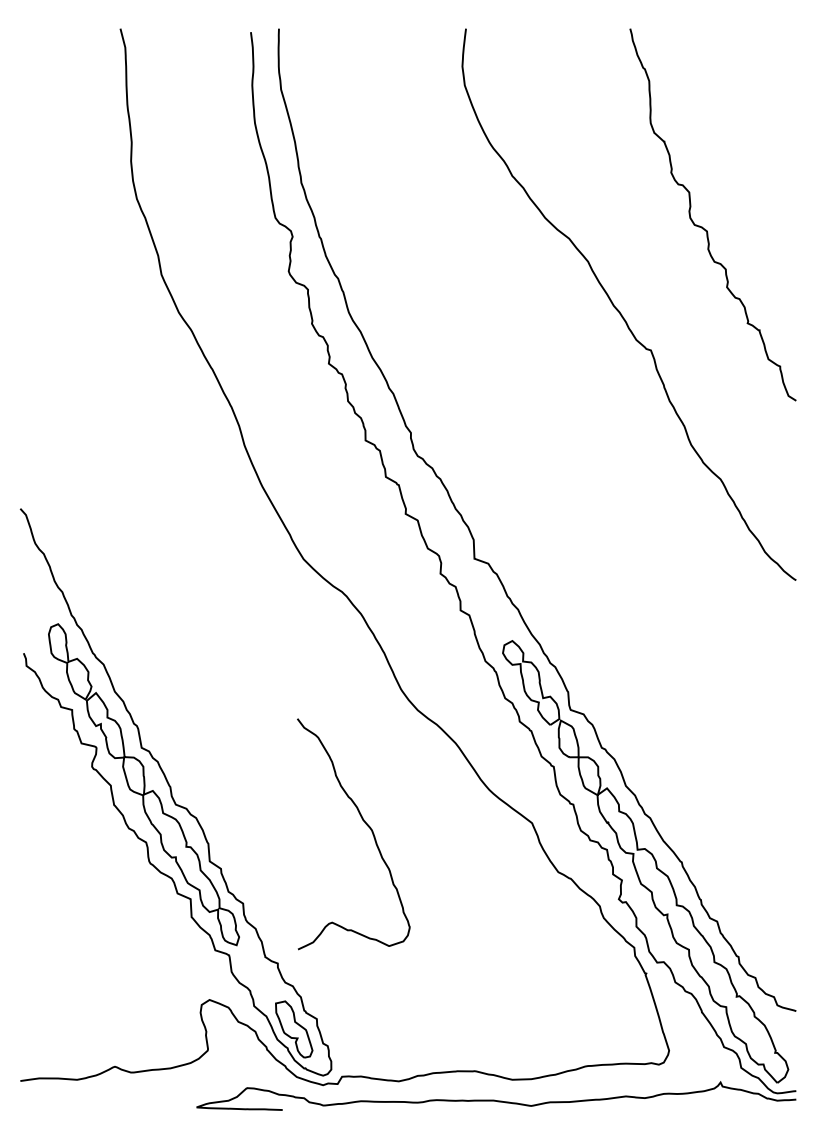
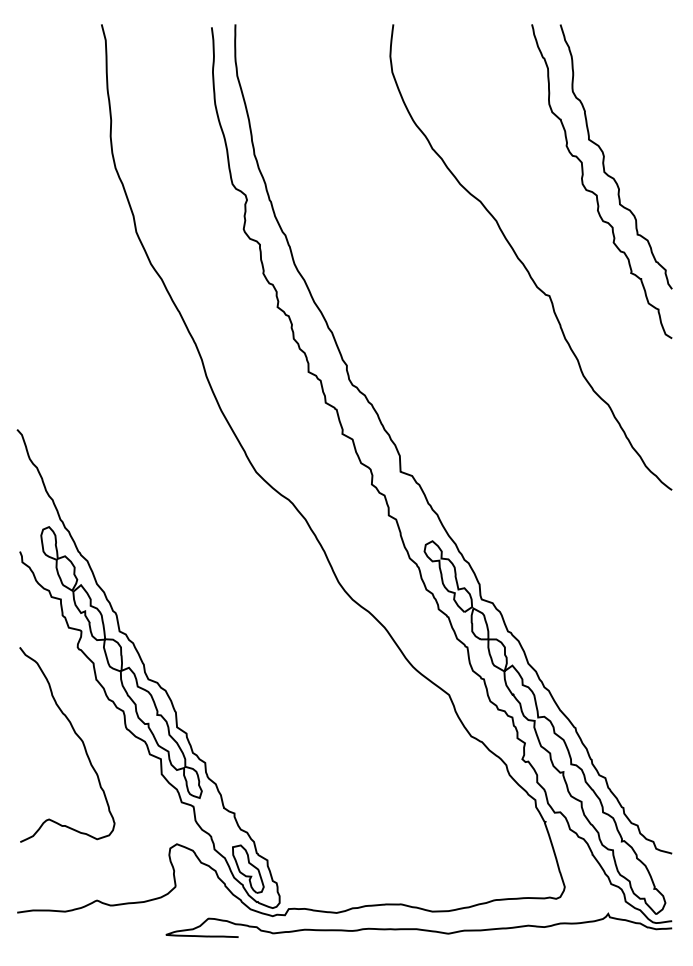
curve: (716, 185) -> (604, 156), added
curve: (365, 824) -> (77, 736), moved

